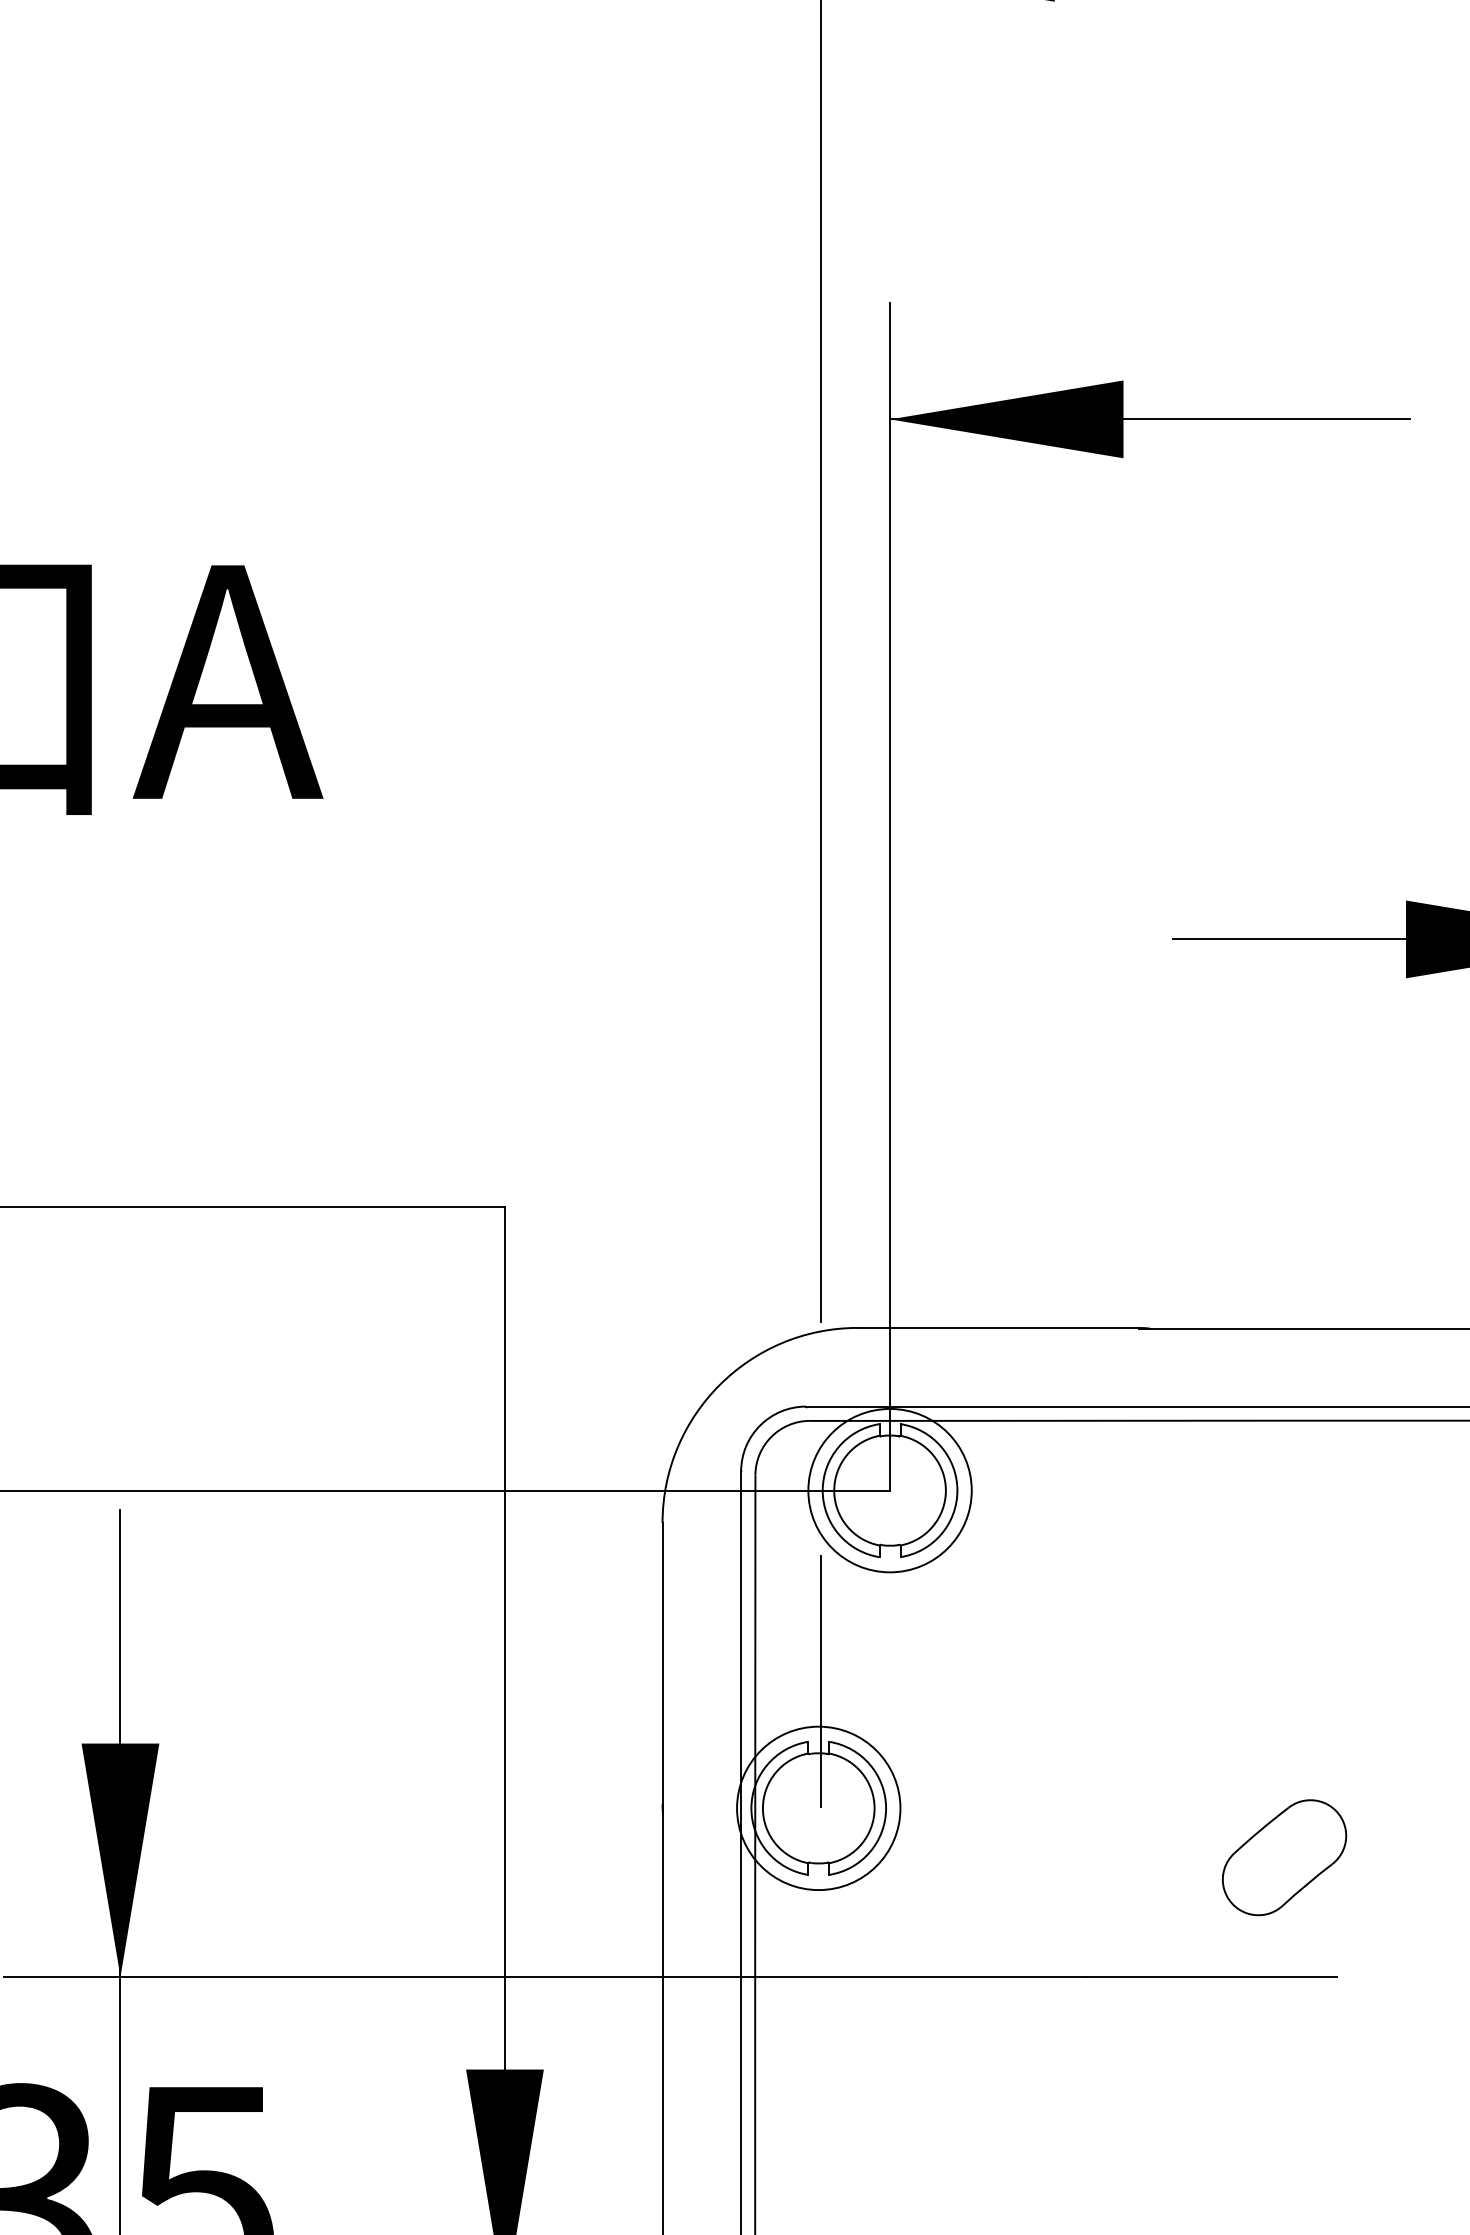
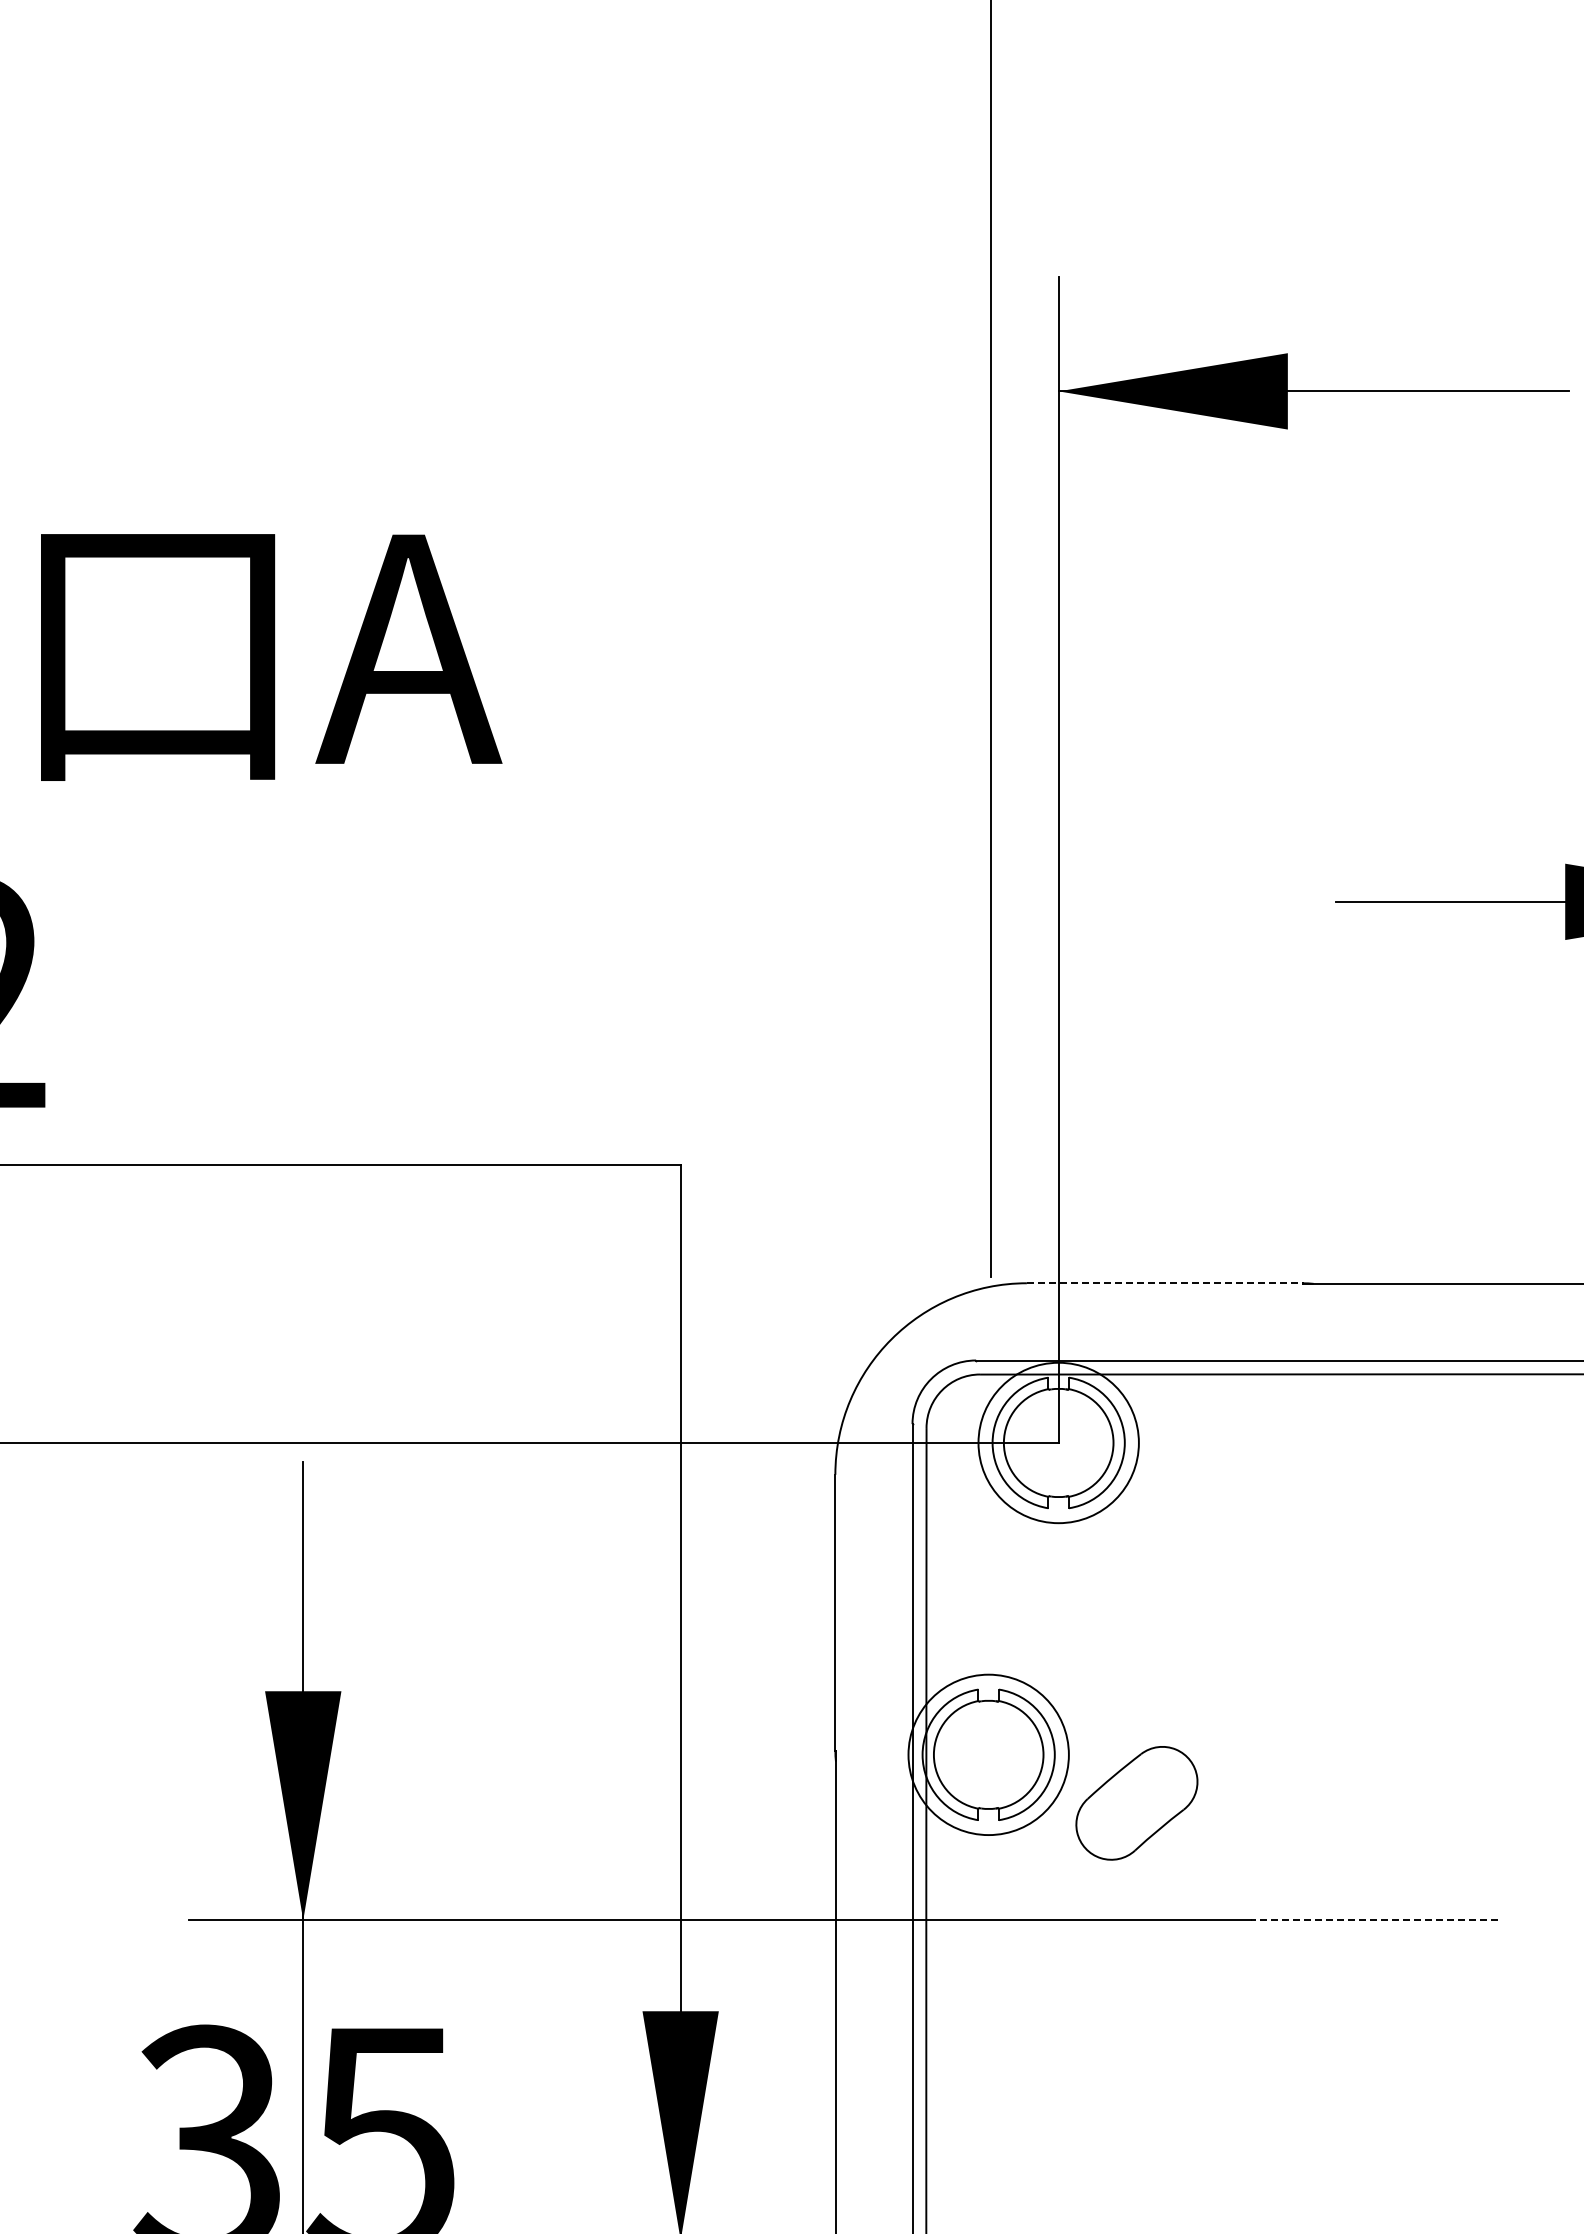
line: (998, 1328) -> (1165, 1283), solid -> dashed
line: (821, 1680) -> (991, 1629), removed
part: (1284, 1857) -> (1136, 1803), moved
line: (1210, 1977) -> (1373, 1920), solid -> dashed

